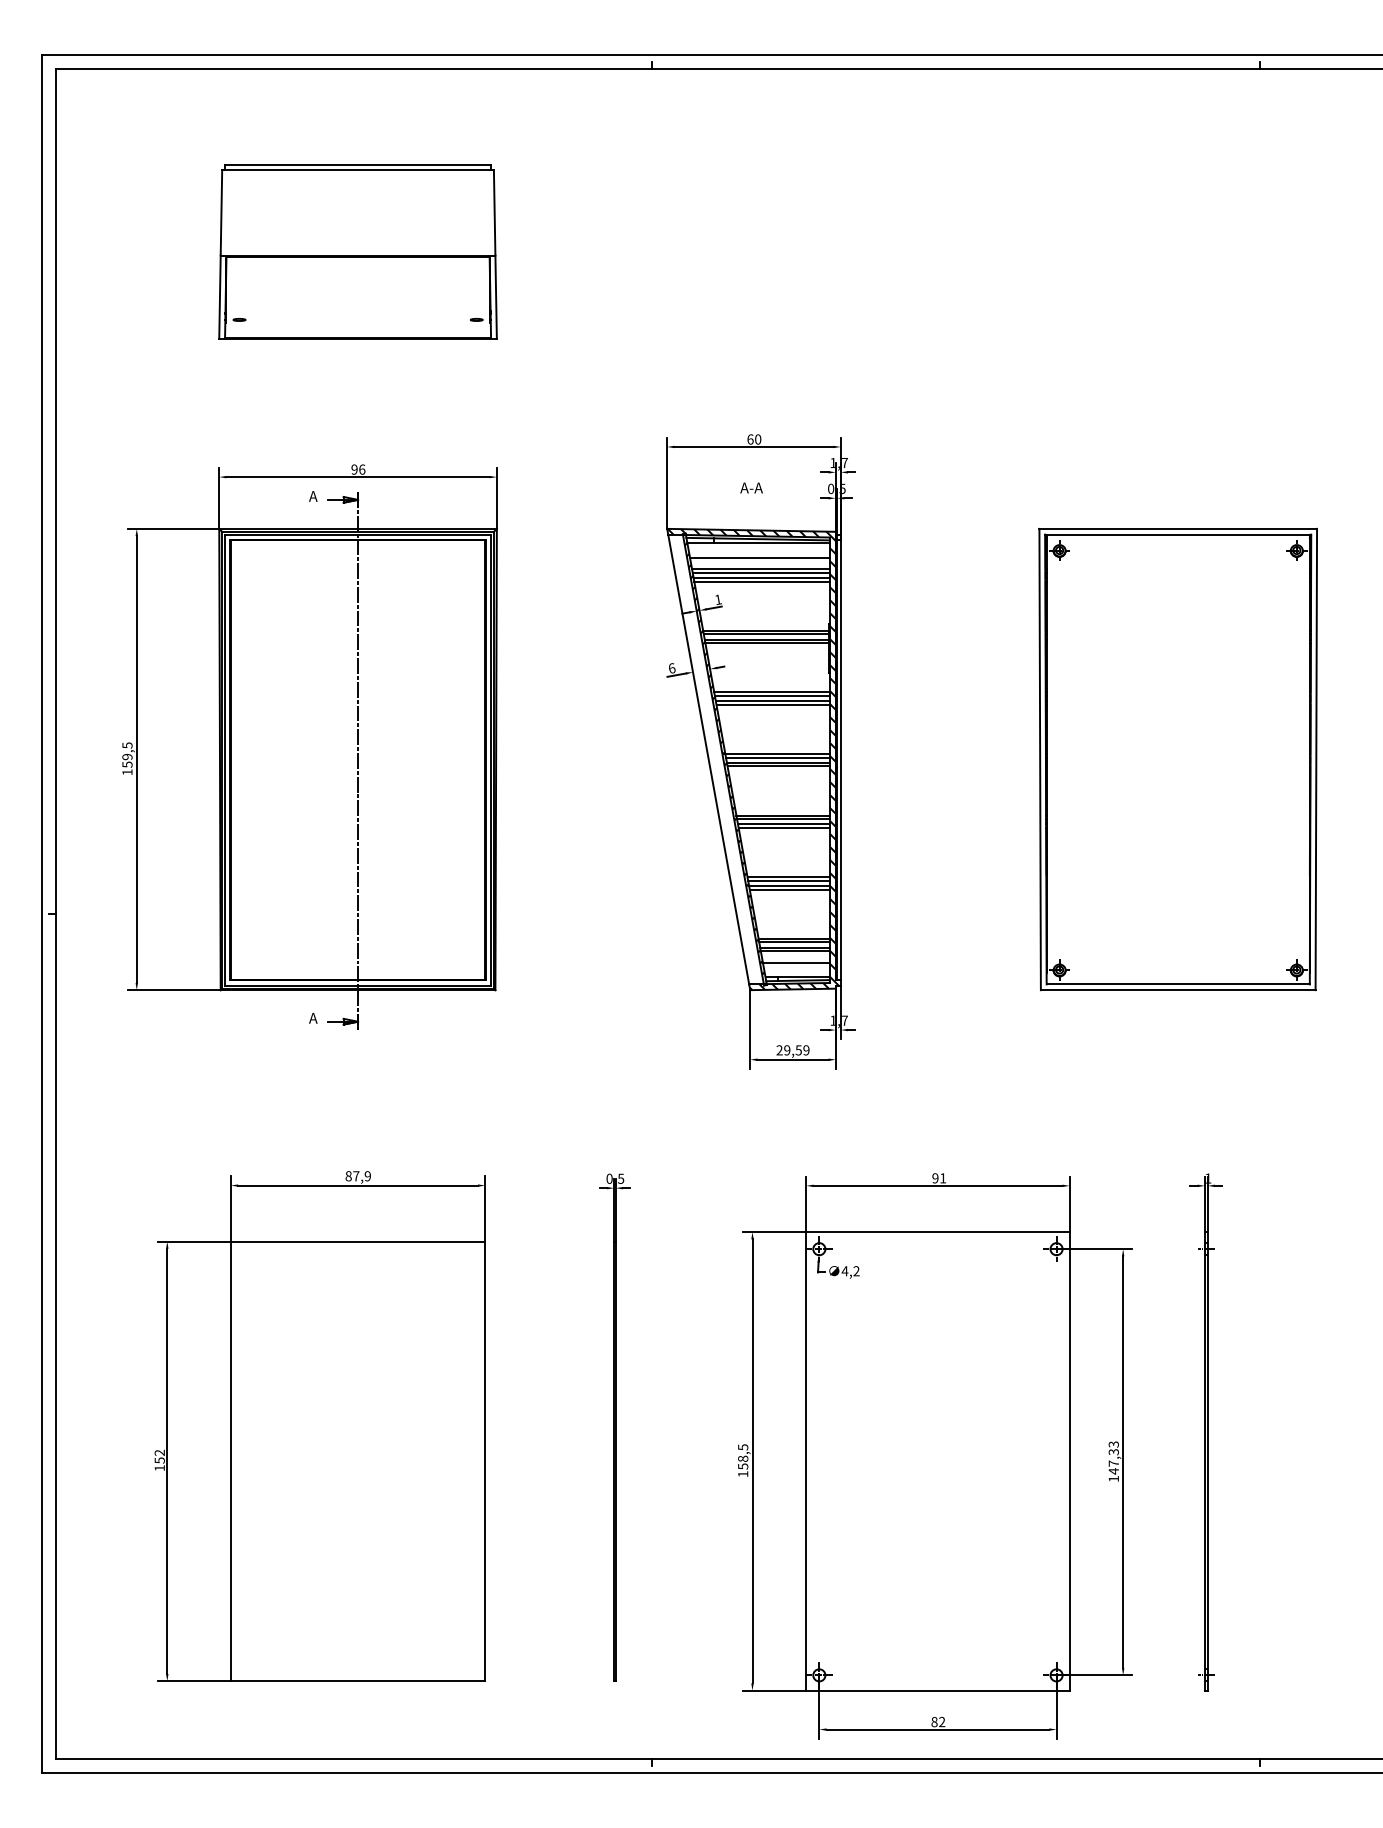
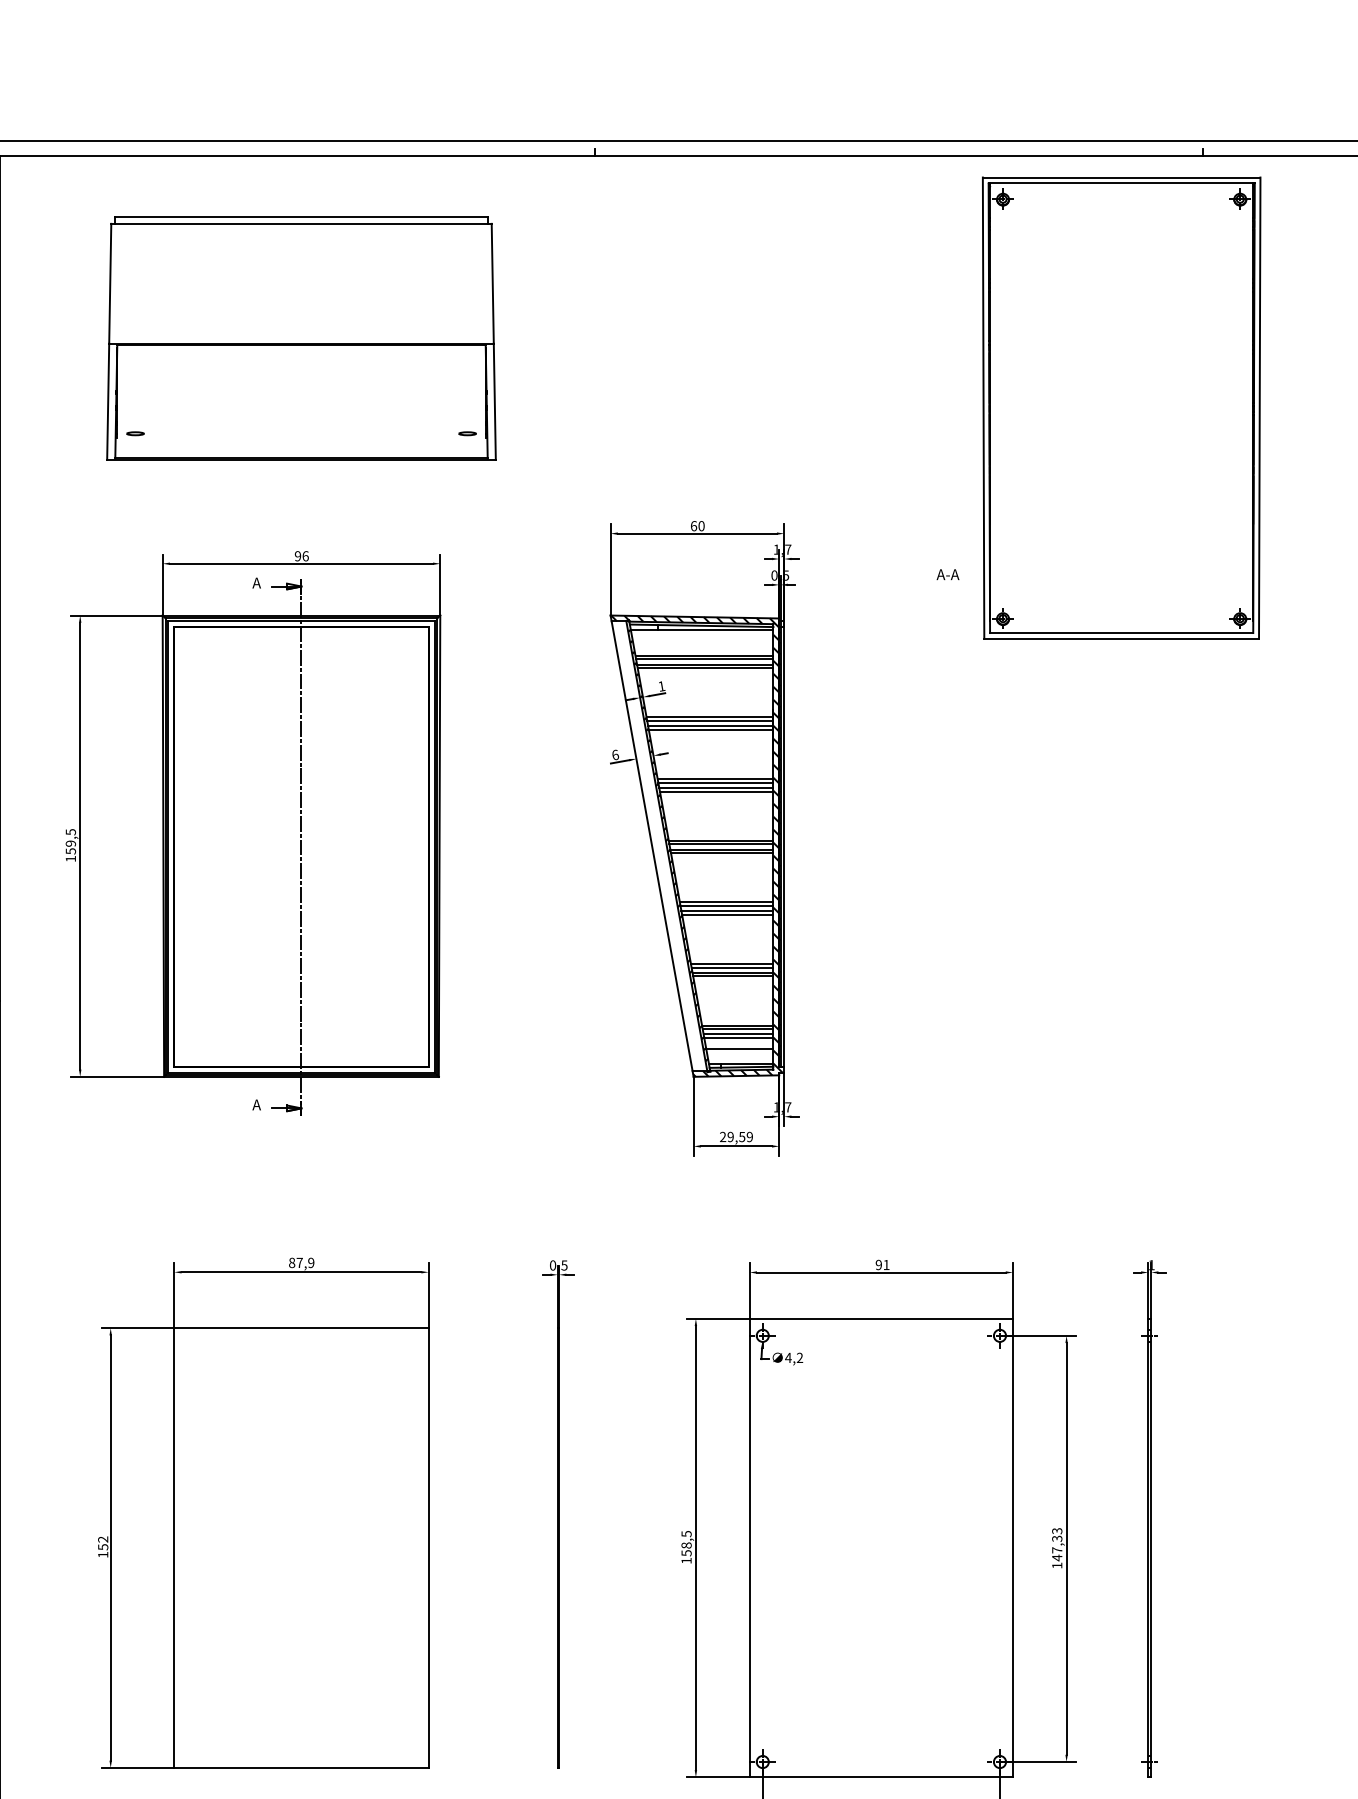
part: (357, 251) -> (300, 338), size x1.4
text: (751, 487) -> (947, 574), moved
line: (760, 557) -> (703, 644), removed
part: (1177, 759) -> (1120, 408), moved

